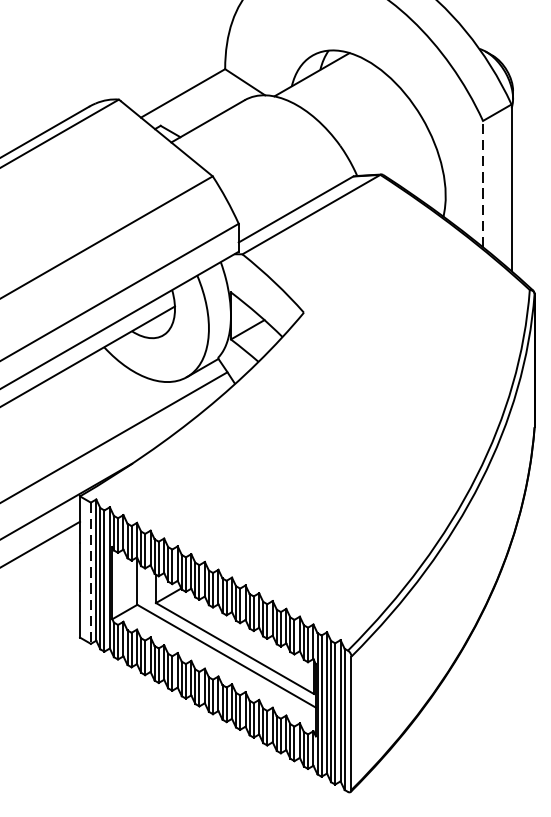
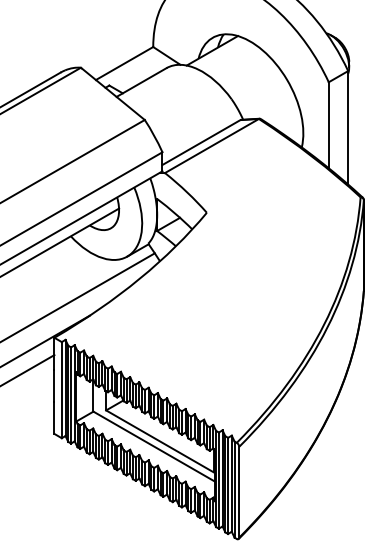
line: (482, 184) -> (328, 125), dashed -> solid
line: (90, 573) -> (61, 390), dashed -> solid

